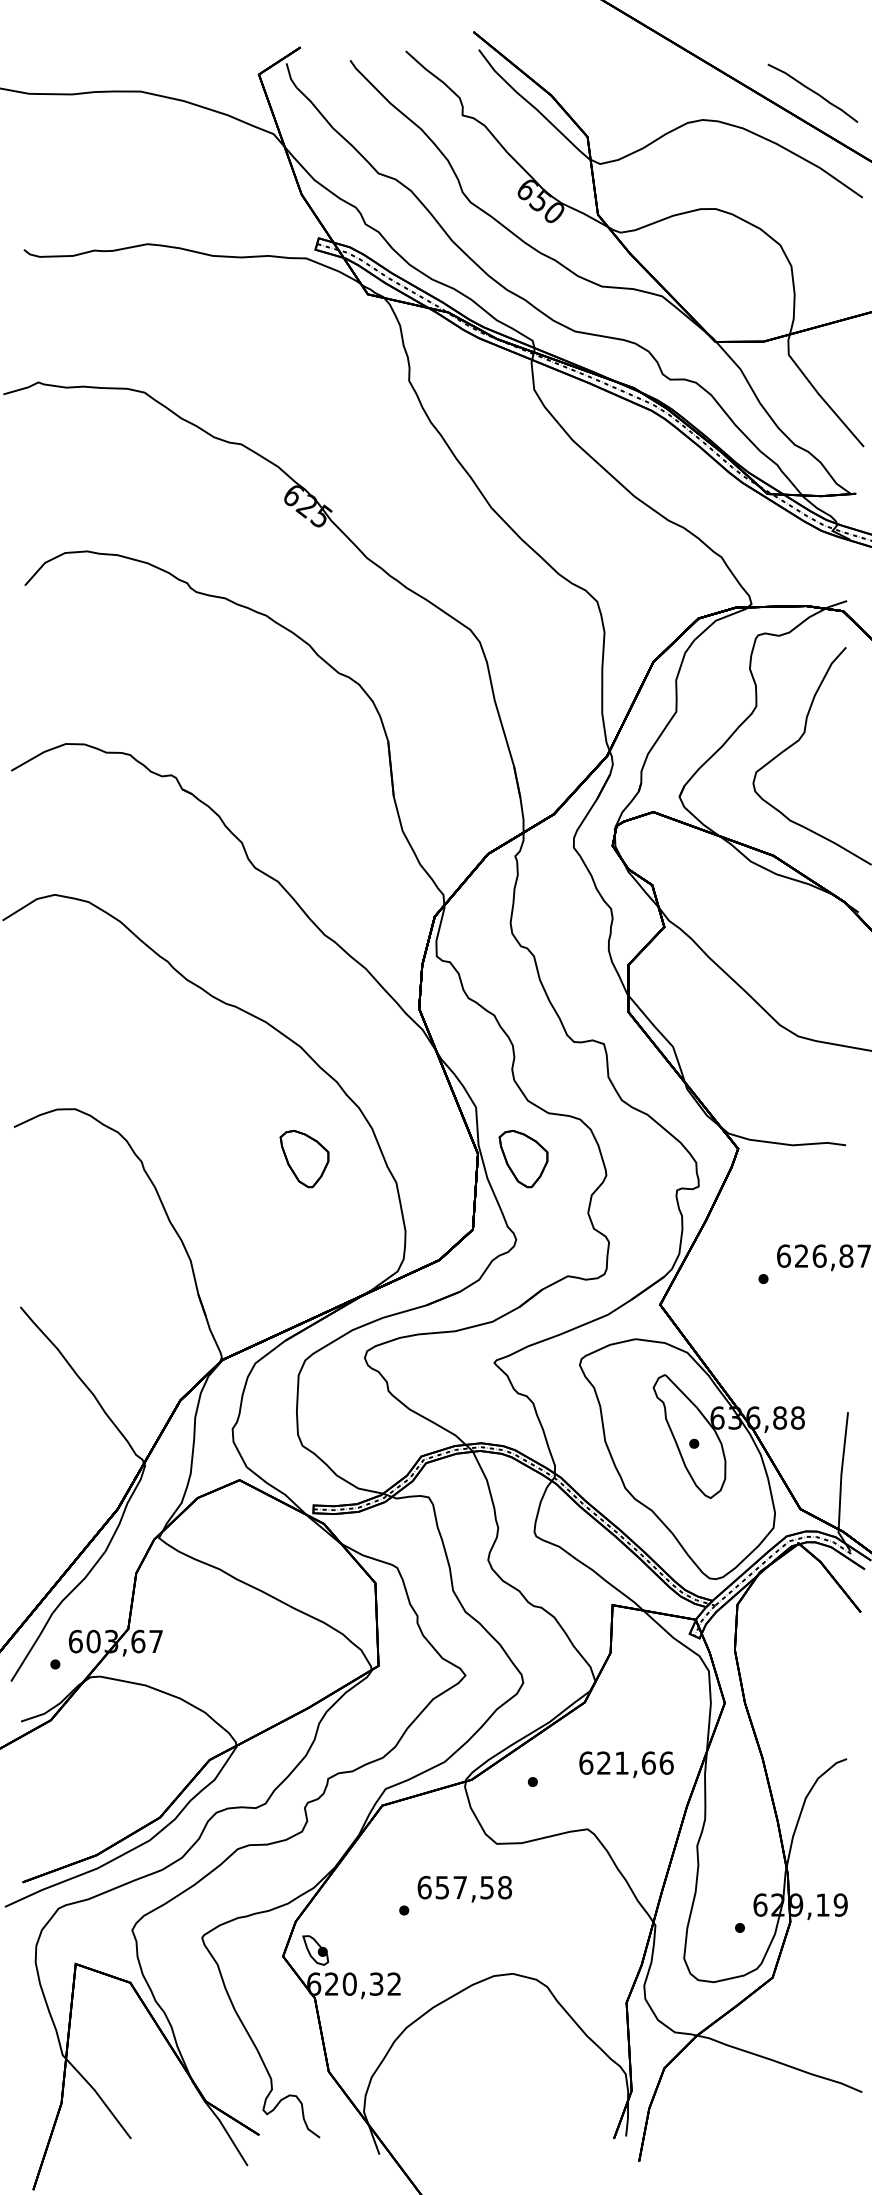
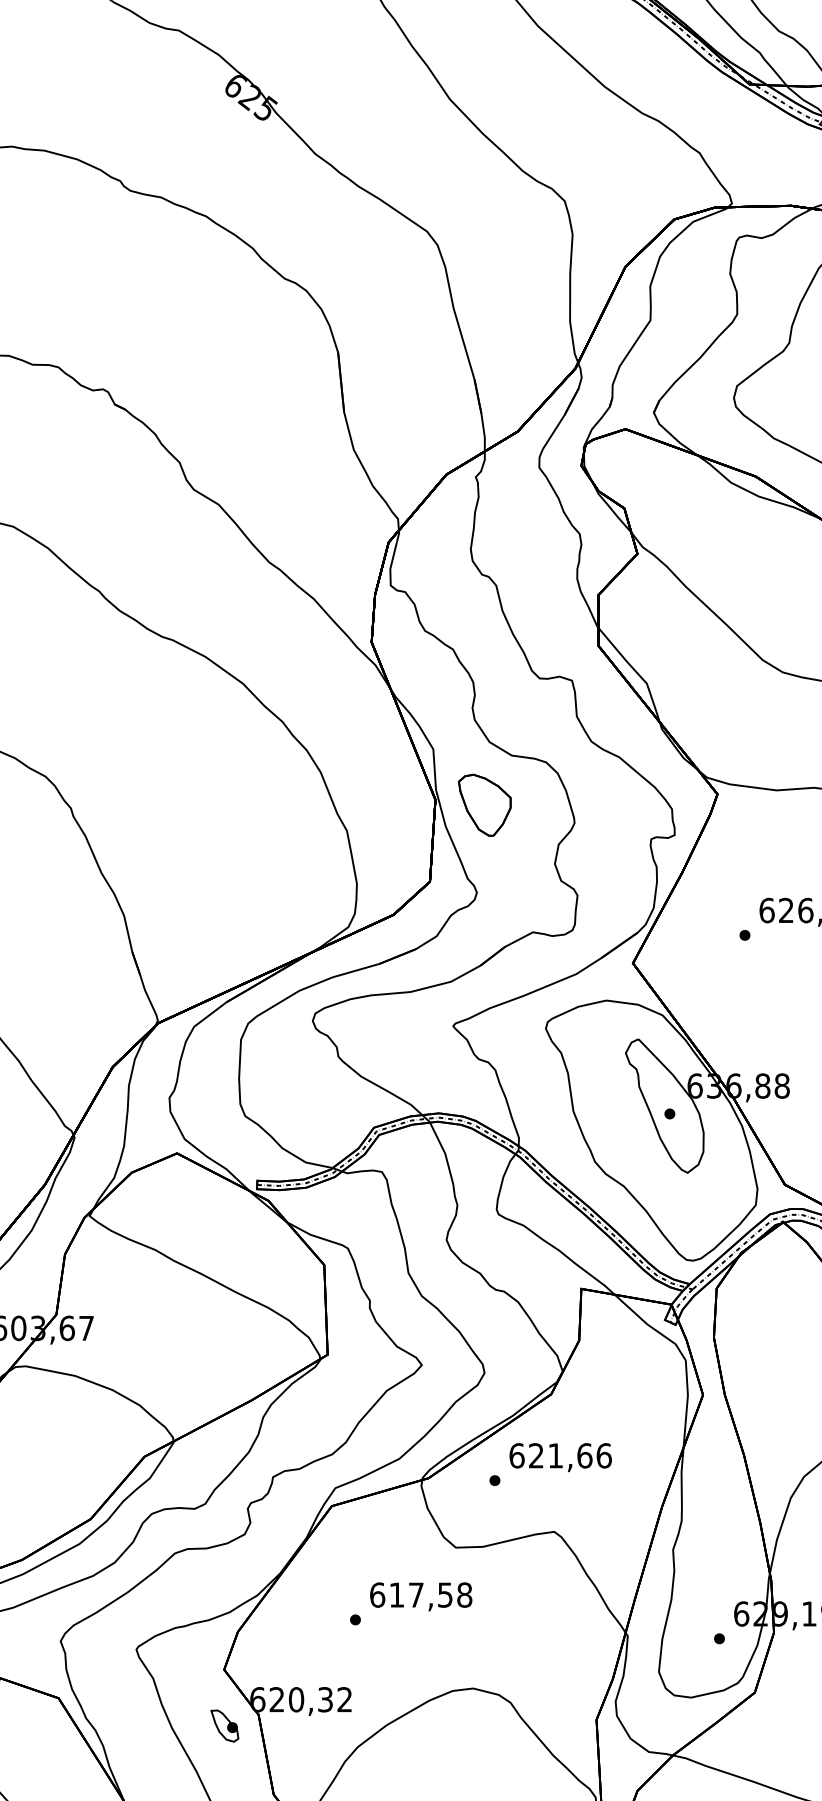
part: (304, 1159) -> (247, 805), removed
text: (626, 1764) -> (560, 1457), moved
text: (441, 1887) -> (395, 1594), 657,58 -> 617,58
part: (315, 1950) -> (224, 1726), moved

